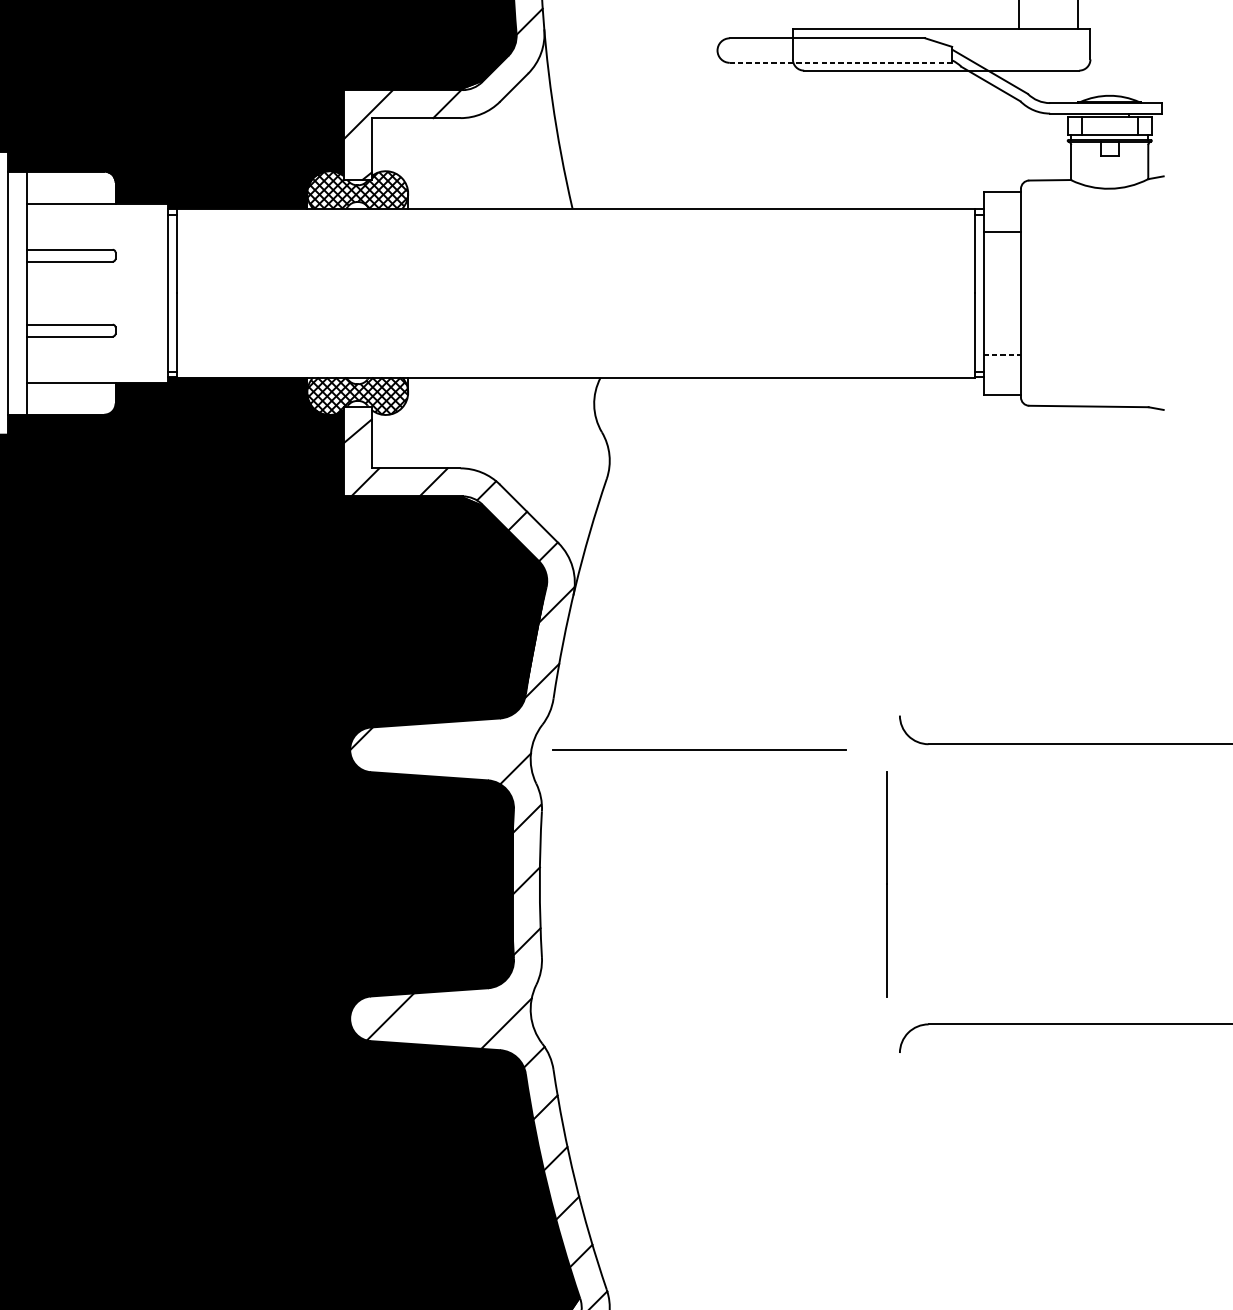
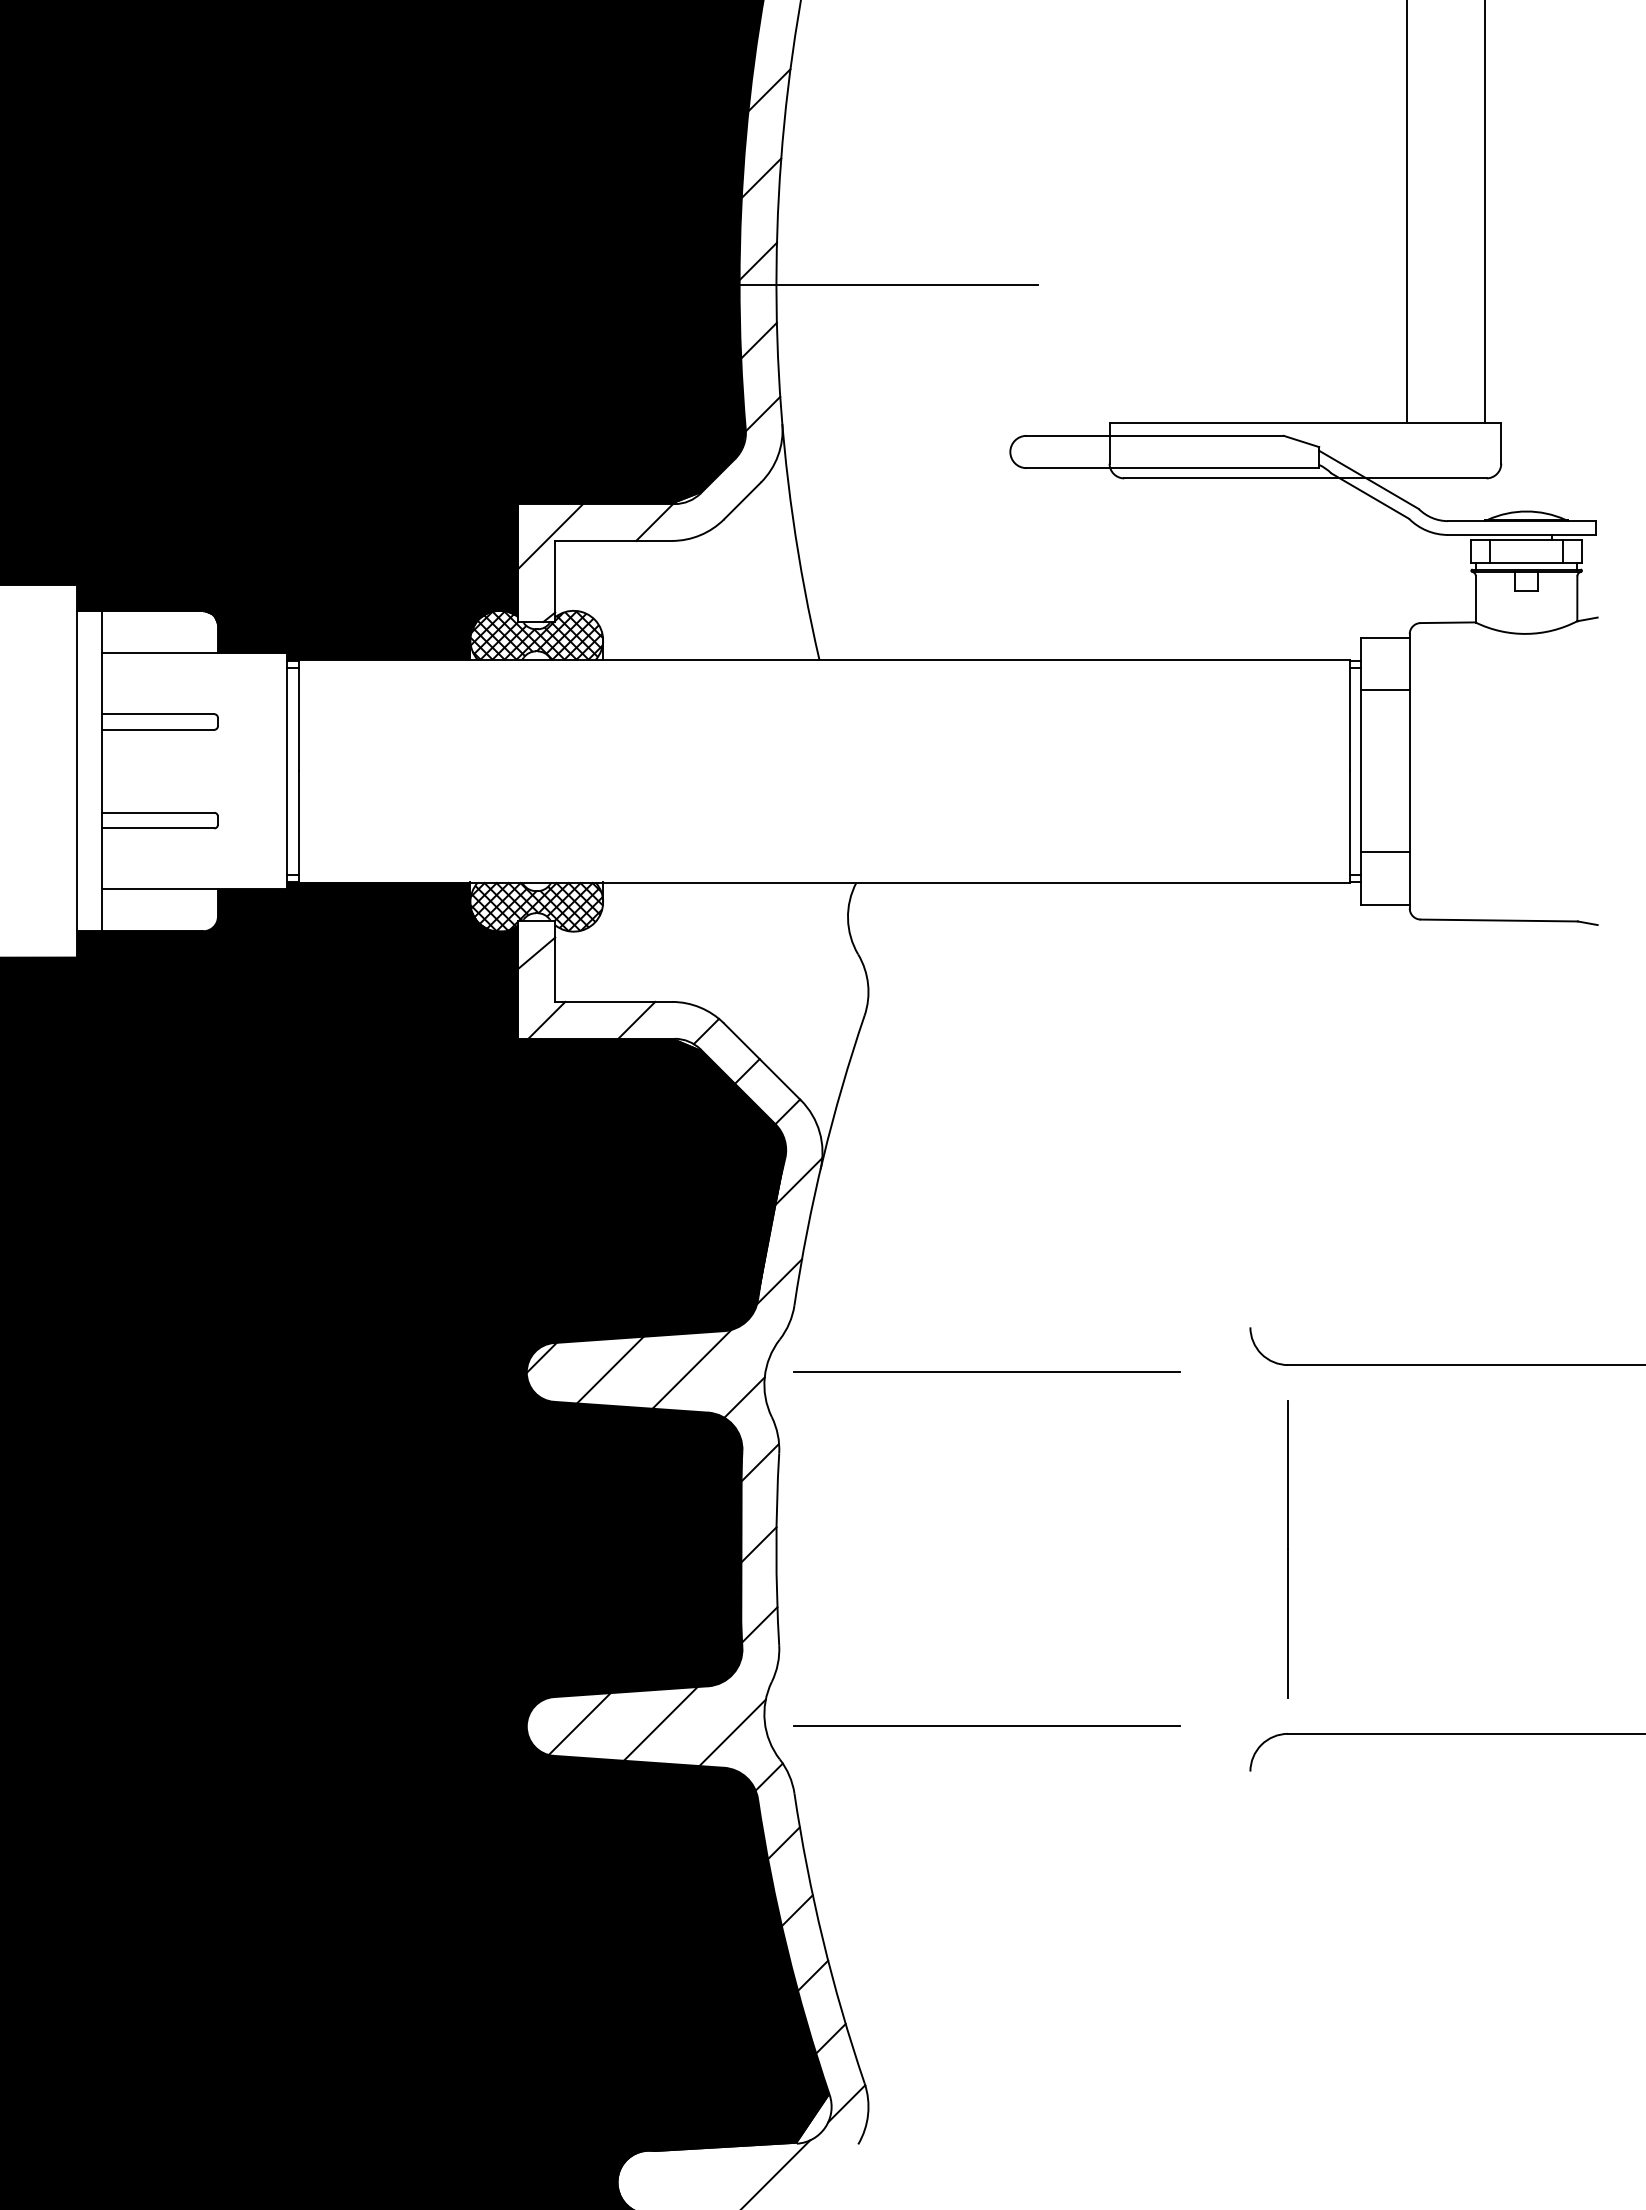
line: (840, 63) -> (1172, 468), dashed -> solid
line: (1002, 354) -> (1385, 852), dashed -> solid
line: (475, 746) -> (691, 1368), added
line: (413, 747) -> (610, 1369), added
line: (886, 884) -> (1287, 1549), moved
line: (451, 1016) -> (660, 1723), added
line: (699, 1018) -> (986, 1726), added

